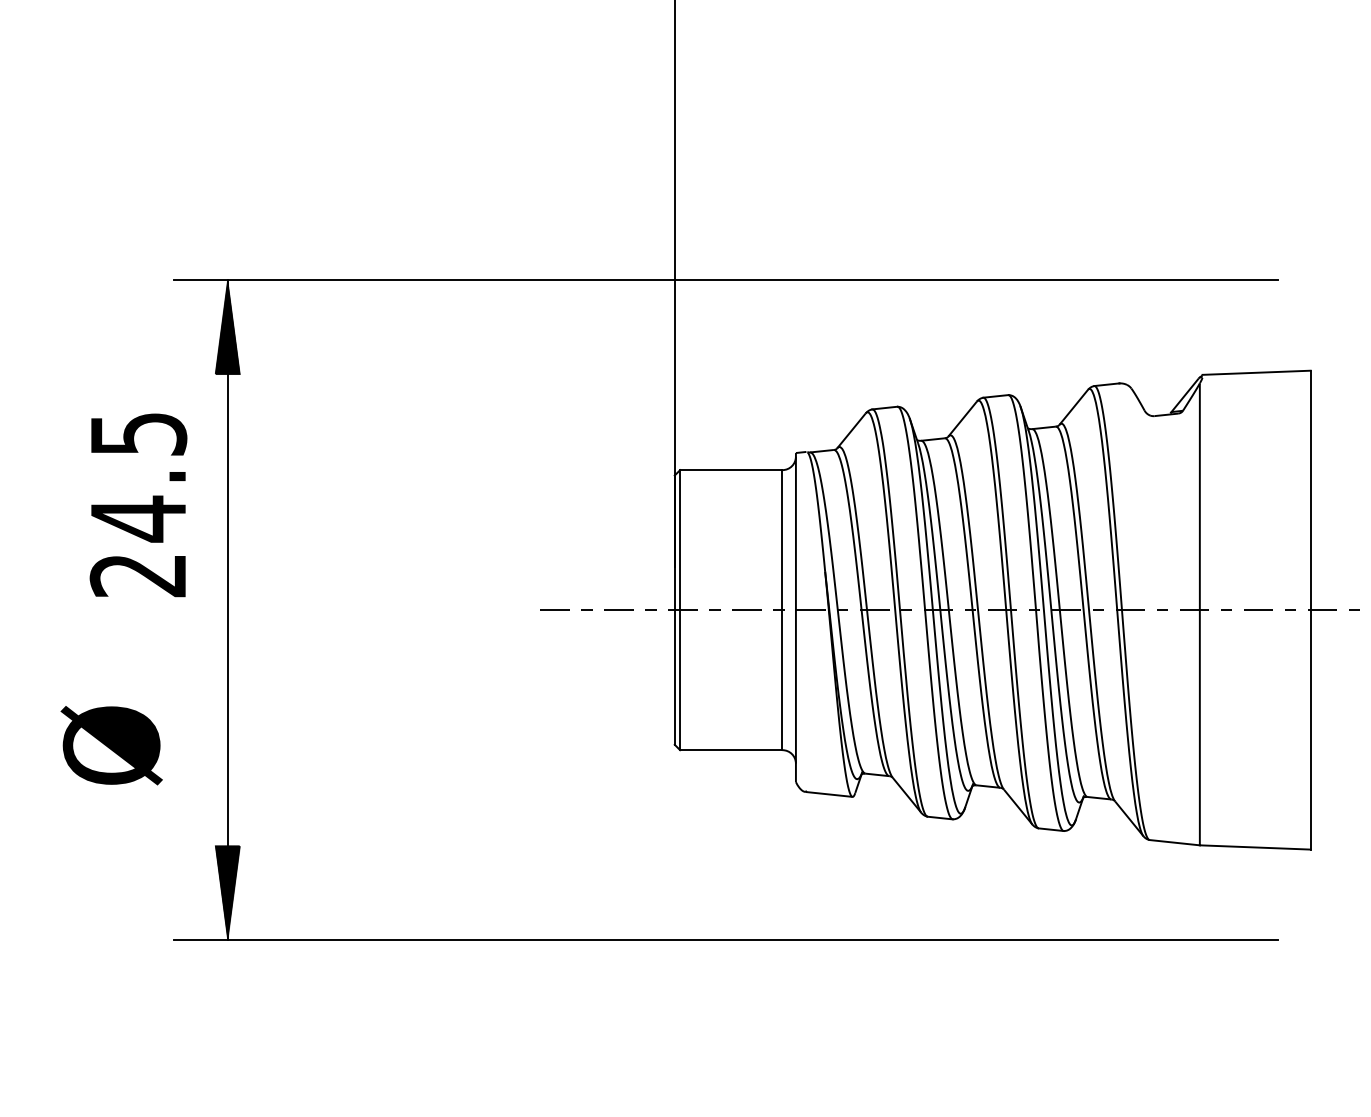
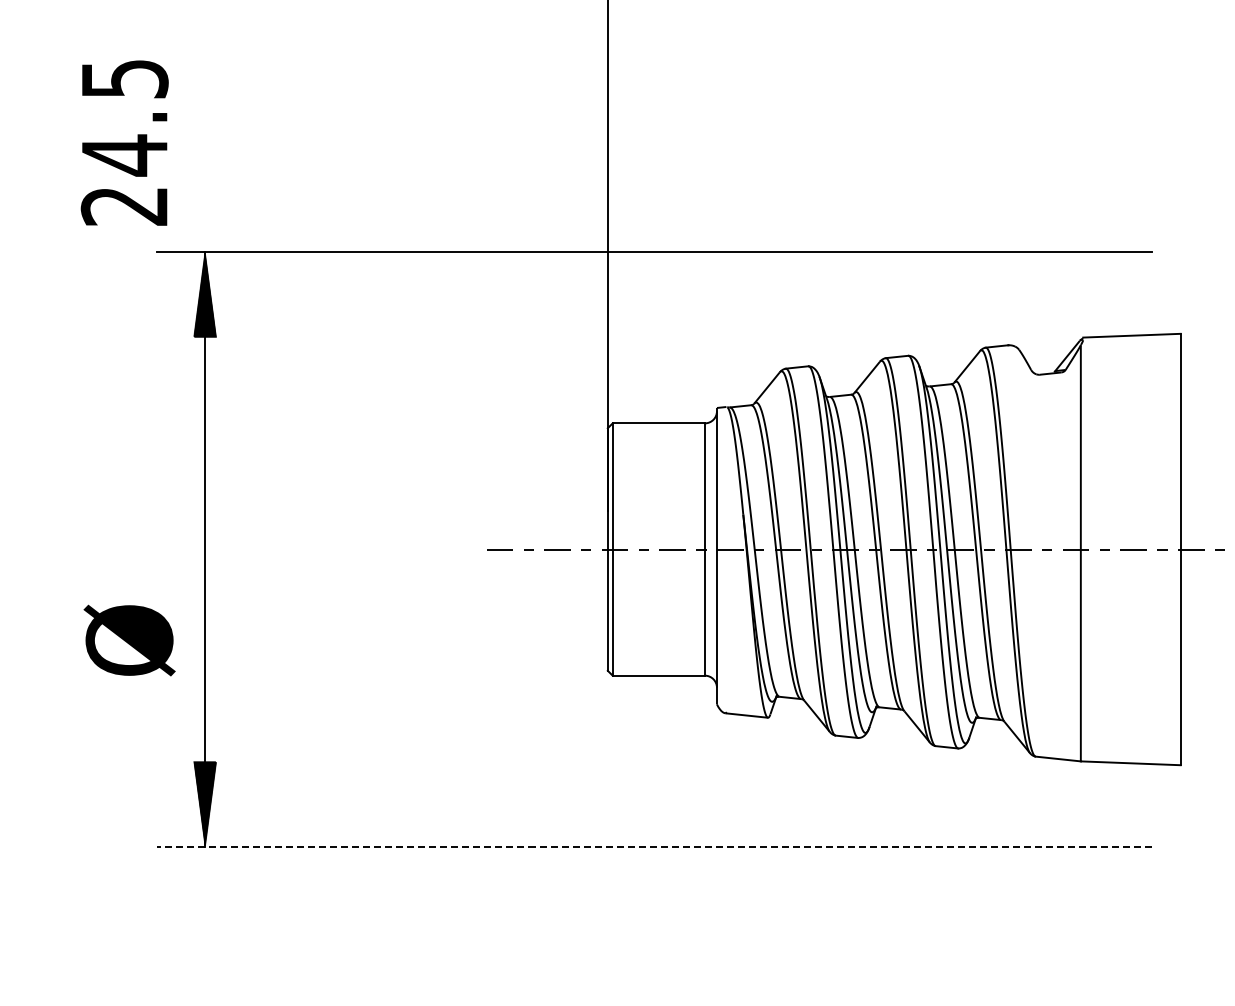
text: (138, 504) -> (124, 142), moved
text: (111, 745) -> (129, 640), moved
line: (725, 939) -> (653, 846), solid -> dashed

